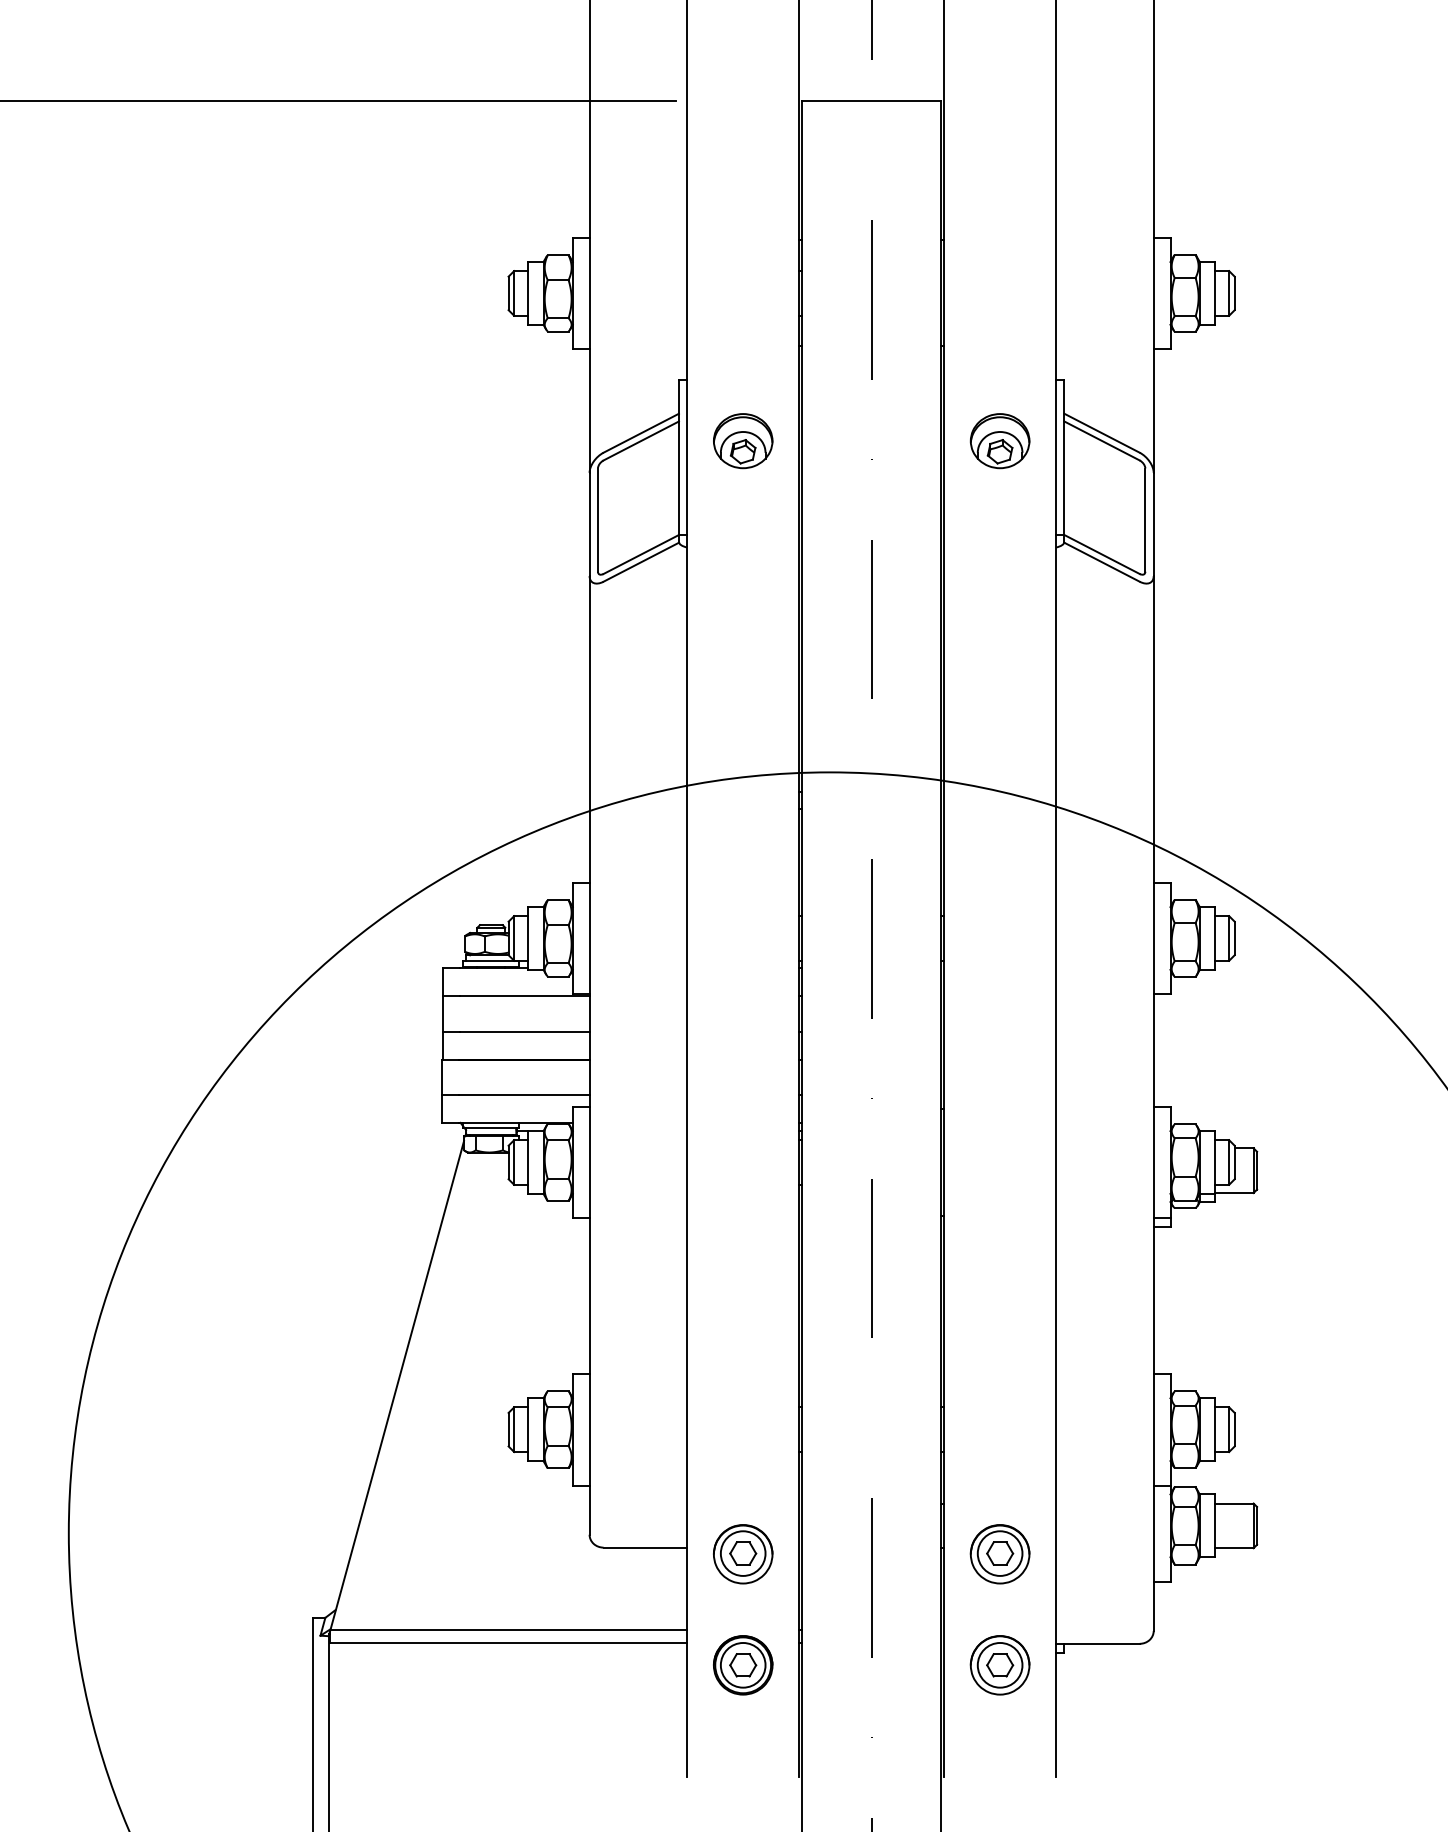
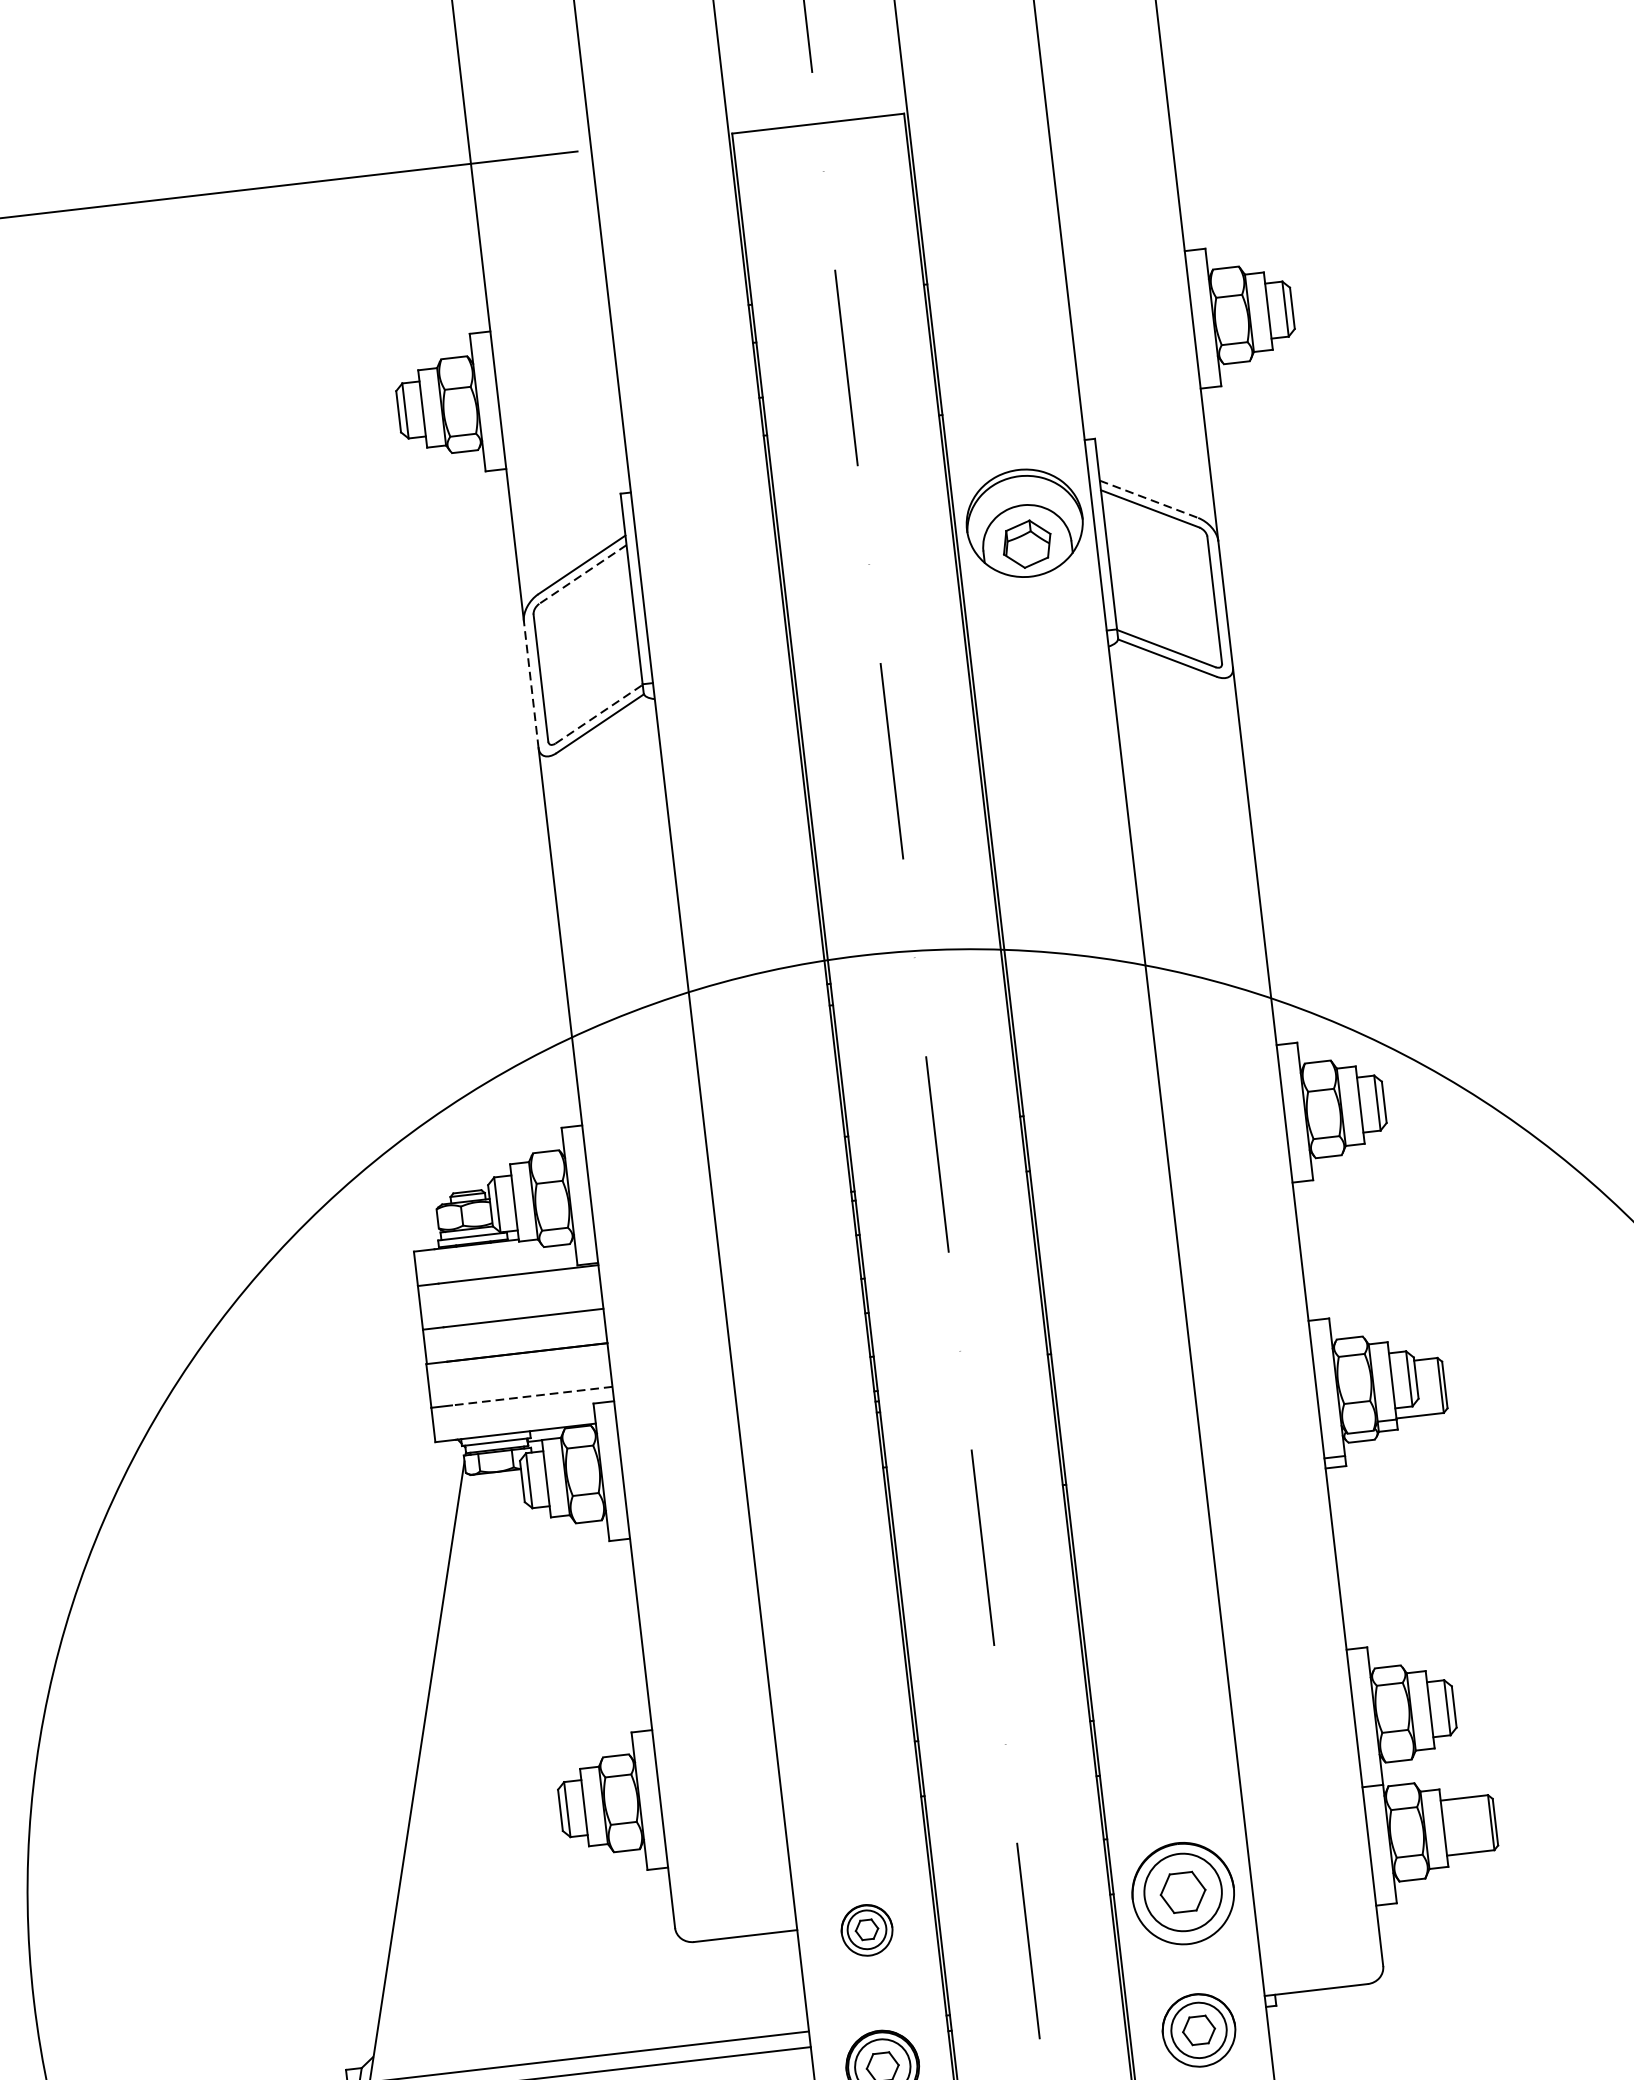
line: (1102, 433) -> (1149, 499), solid -> dashed
line: (640, 441) -> (582, 575), solid -> dashed
part: (743, 441) -> (708, 560), removed
part: (999, 441) -> (1023, 524), size x1.6
line: (589, 524) -> (531, 684), solid -> dashed
line: (641, 554) -> (599, 714), solid -> dashed
line: (523, 1094) -> (531, 1395), solid -> dashed
part: (743, 1554) -> (867, 1930), size x0.7
part: (999, 1554) -> (1182, 1894), size x1.4

